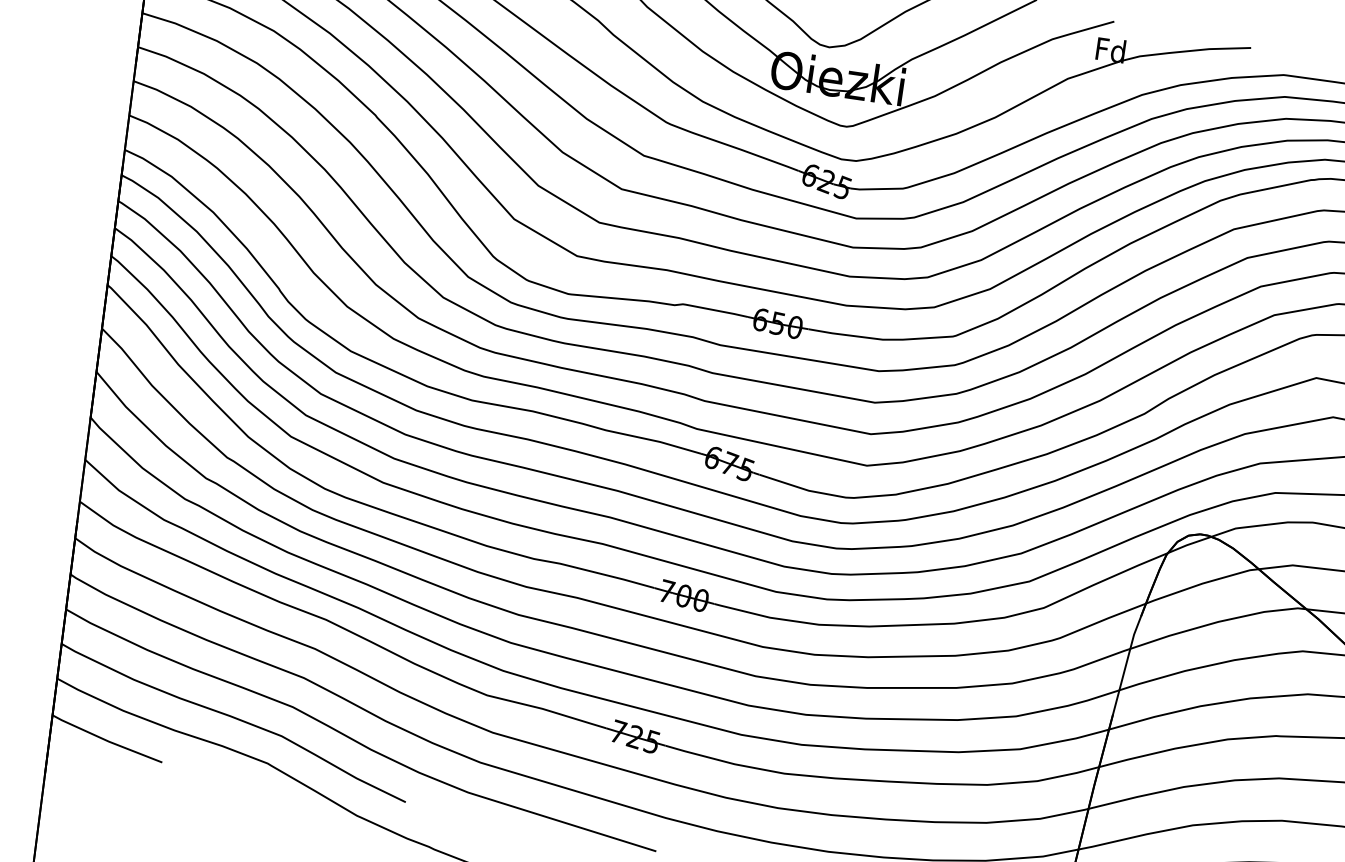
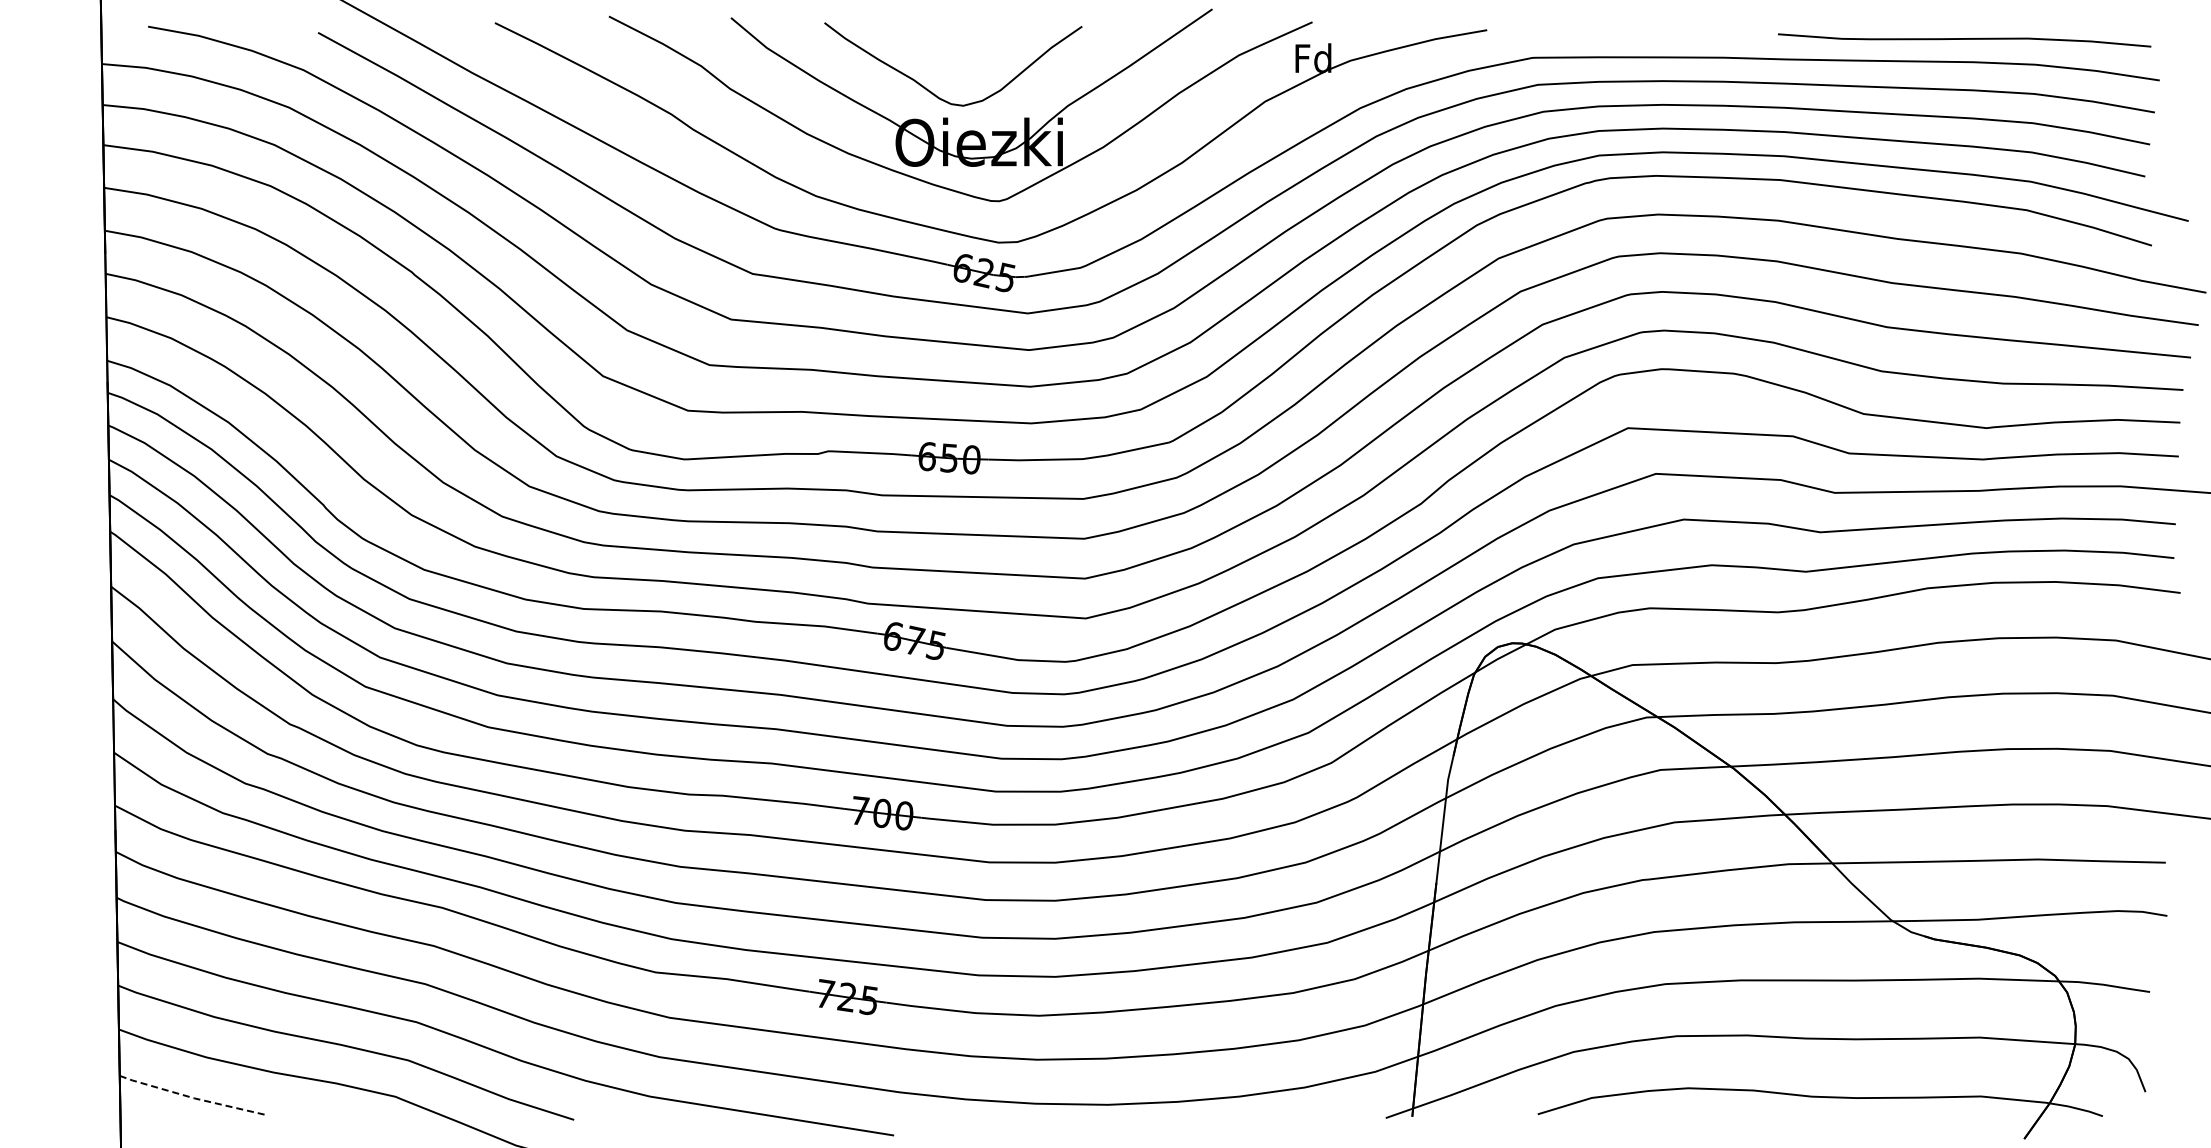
line: (105, 740) -> (190, 1097), solid -> dashed

